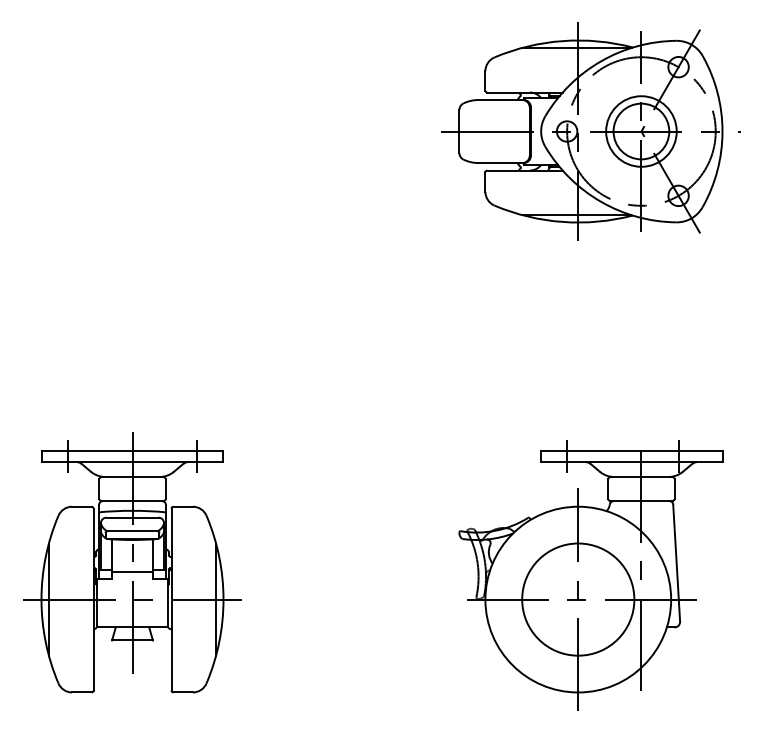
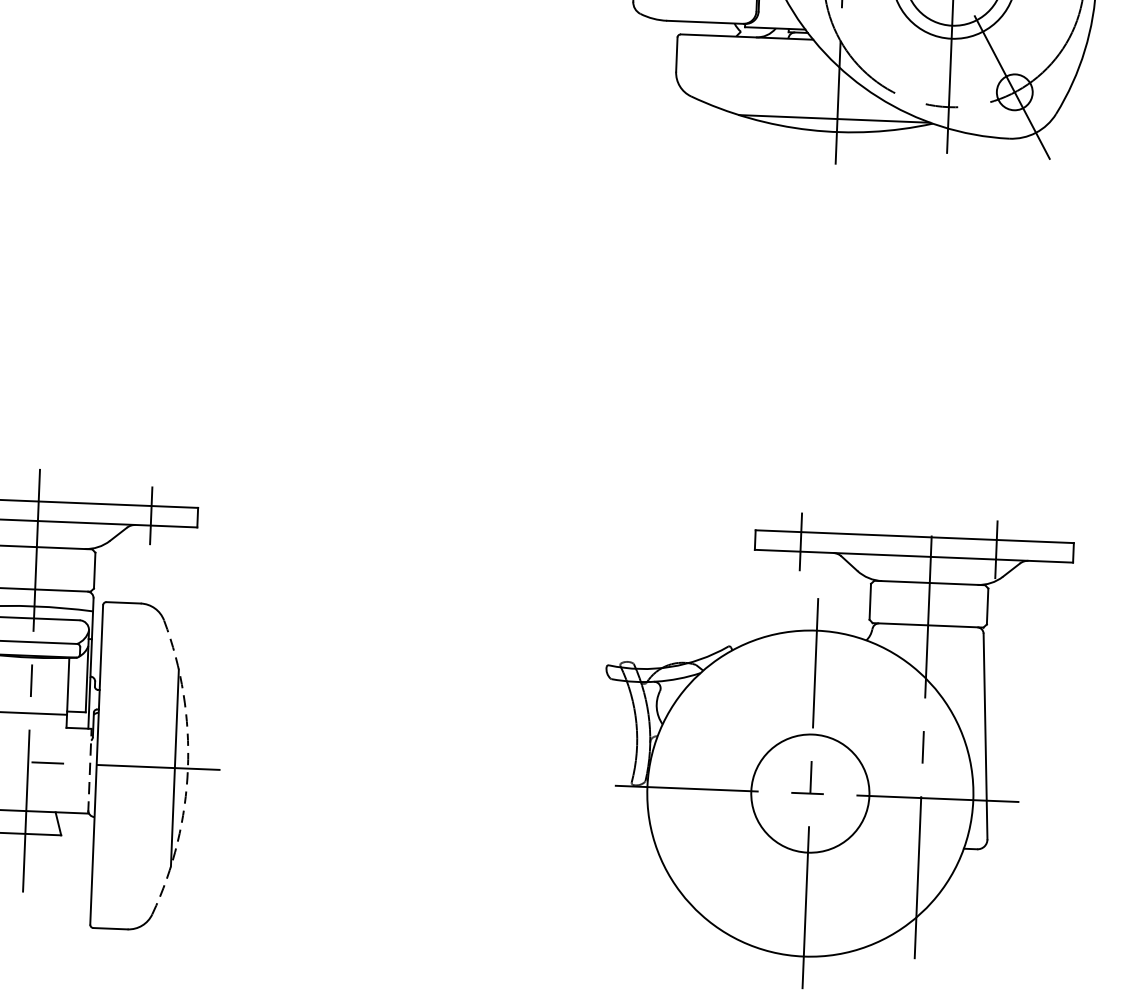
arc: (223, 599) -> (187, 768), solid -> dashed
circle: (578, 599) -> (810, 793), size x0.6
line: (167, 602) -> (89, 769), solid -> dashed

